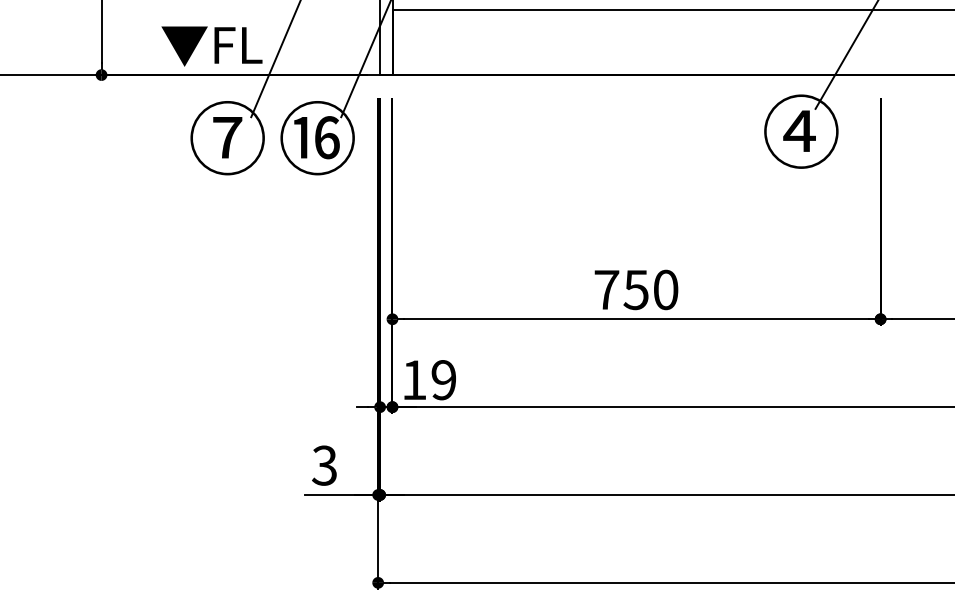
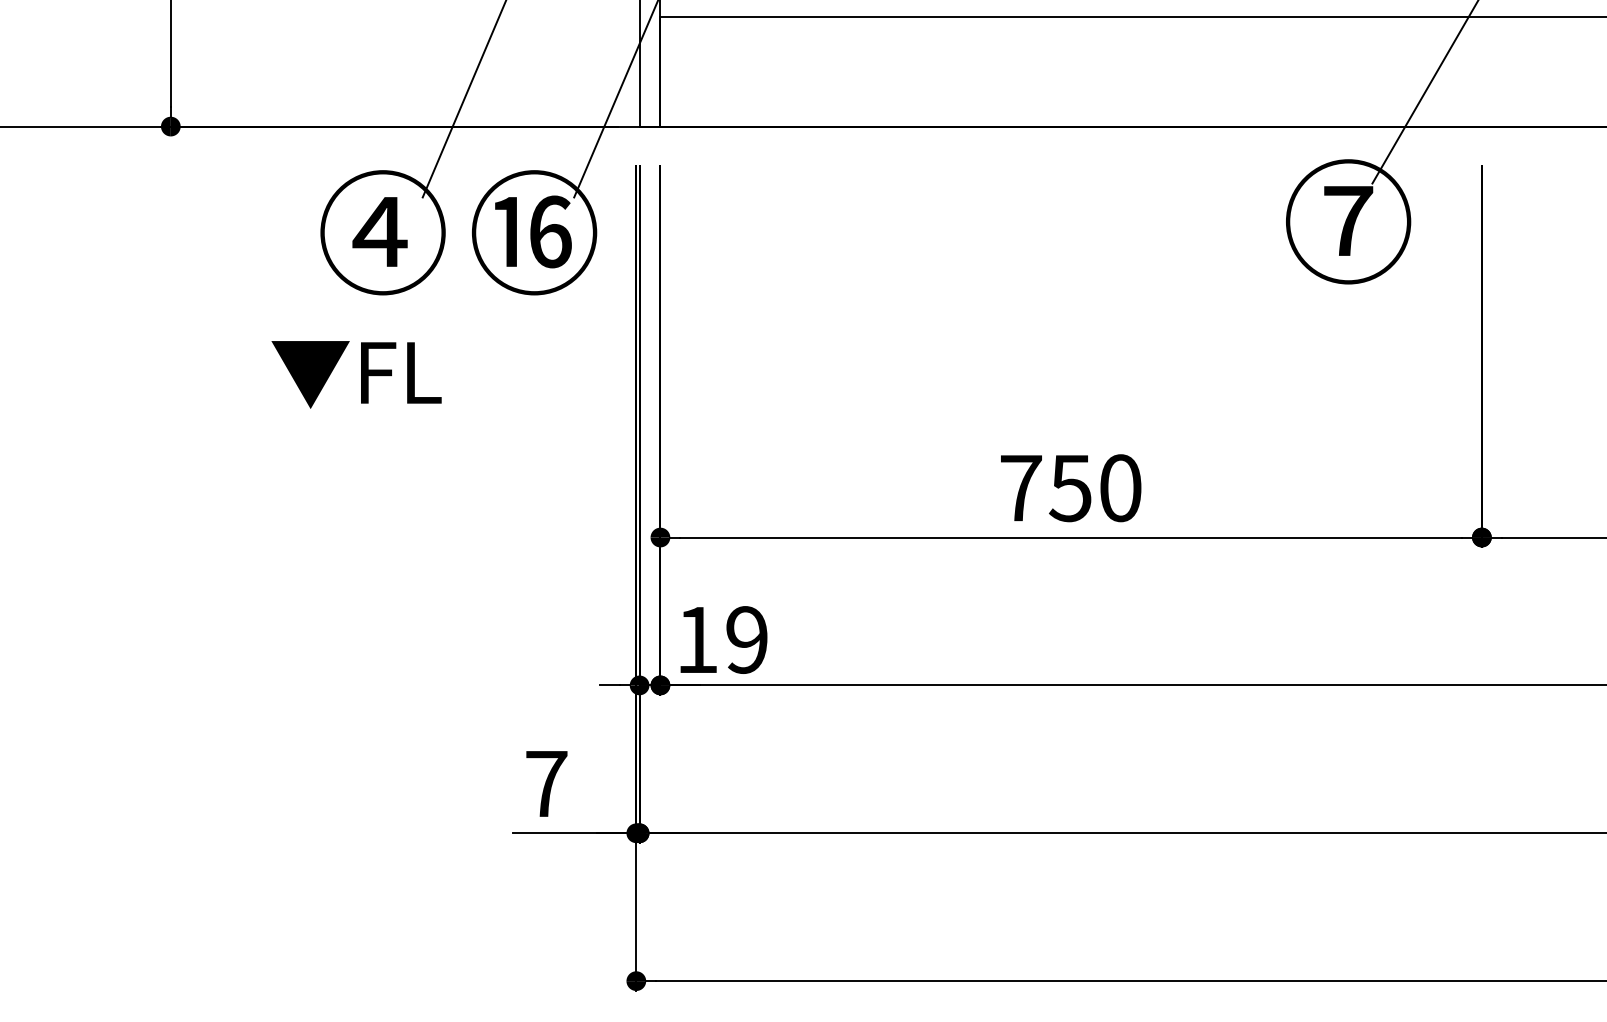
text: (211, 46) -> (355, 374), moved
text: (799, 130) -> (1345, 219), ④ -> ⑦
text: (225, 137) -> (379, 231), ⑦ -> ④
text: (324, 465) -> (546, 783), 3 -> 7

